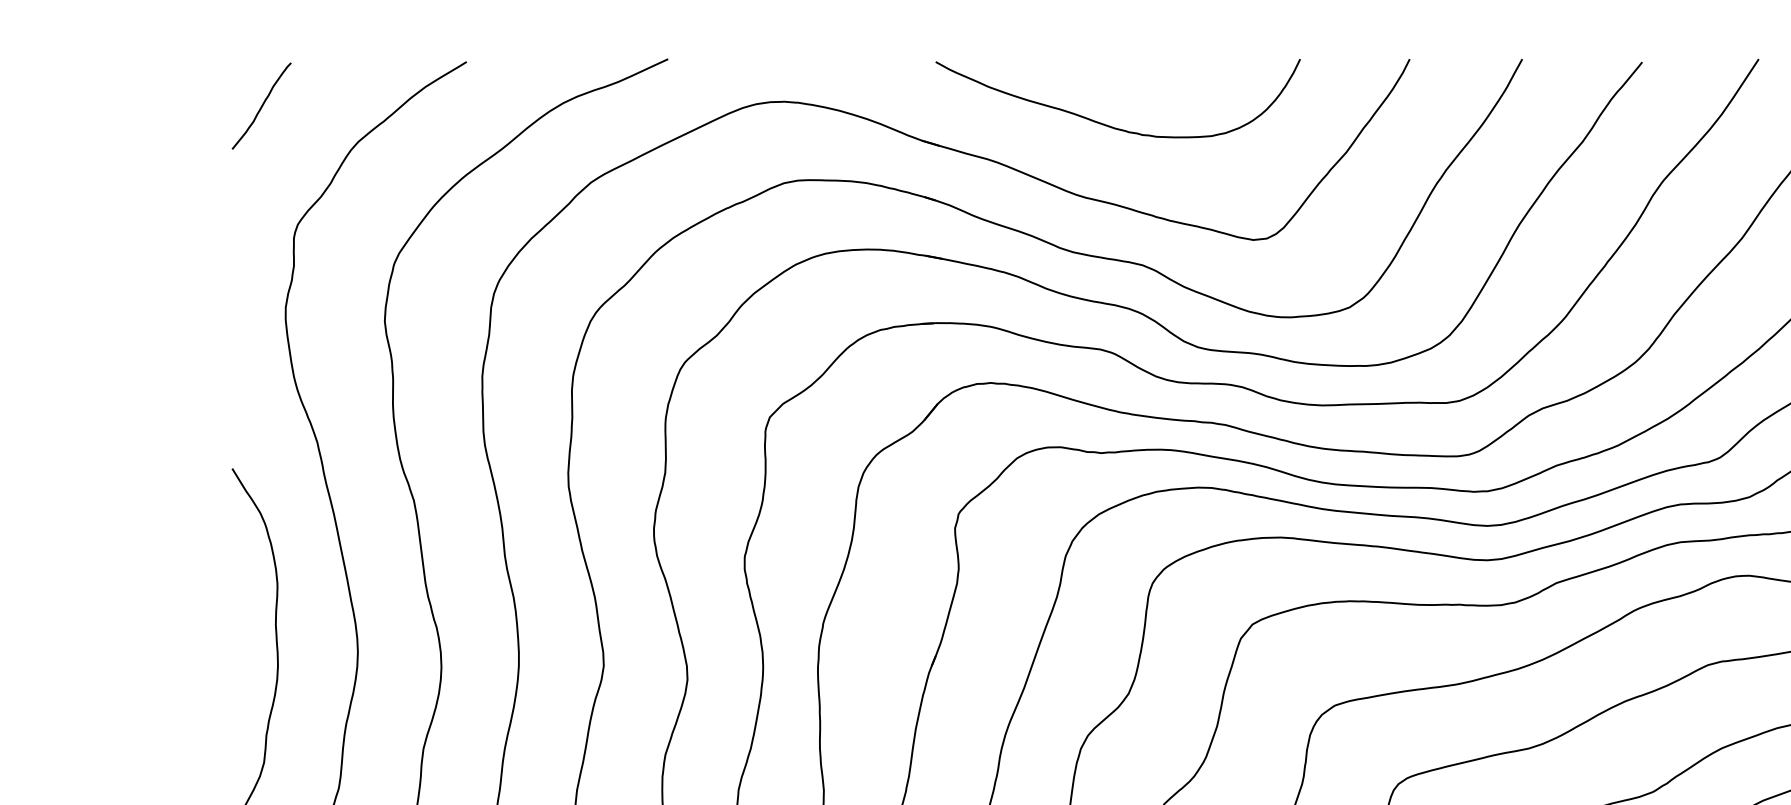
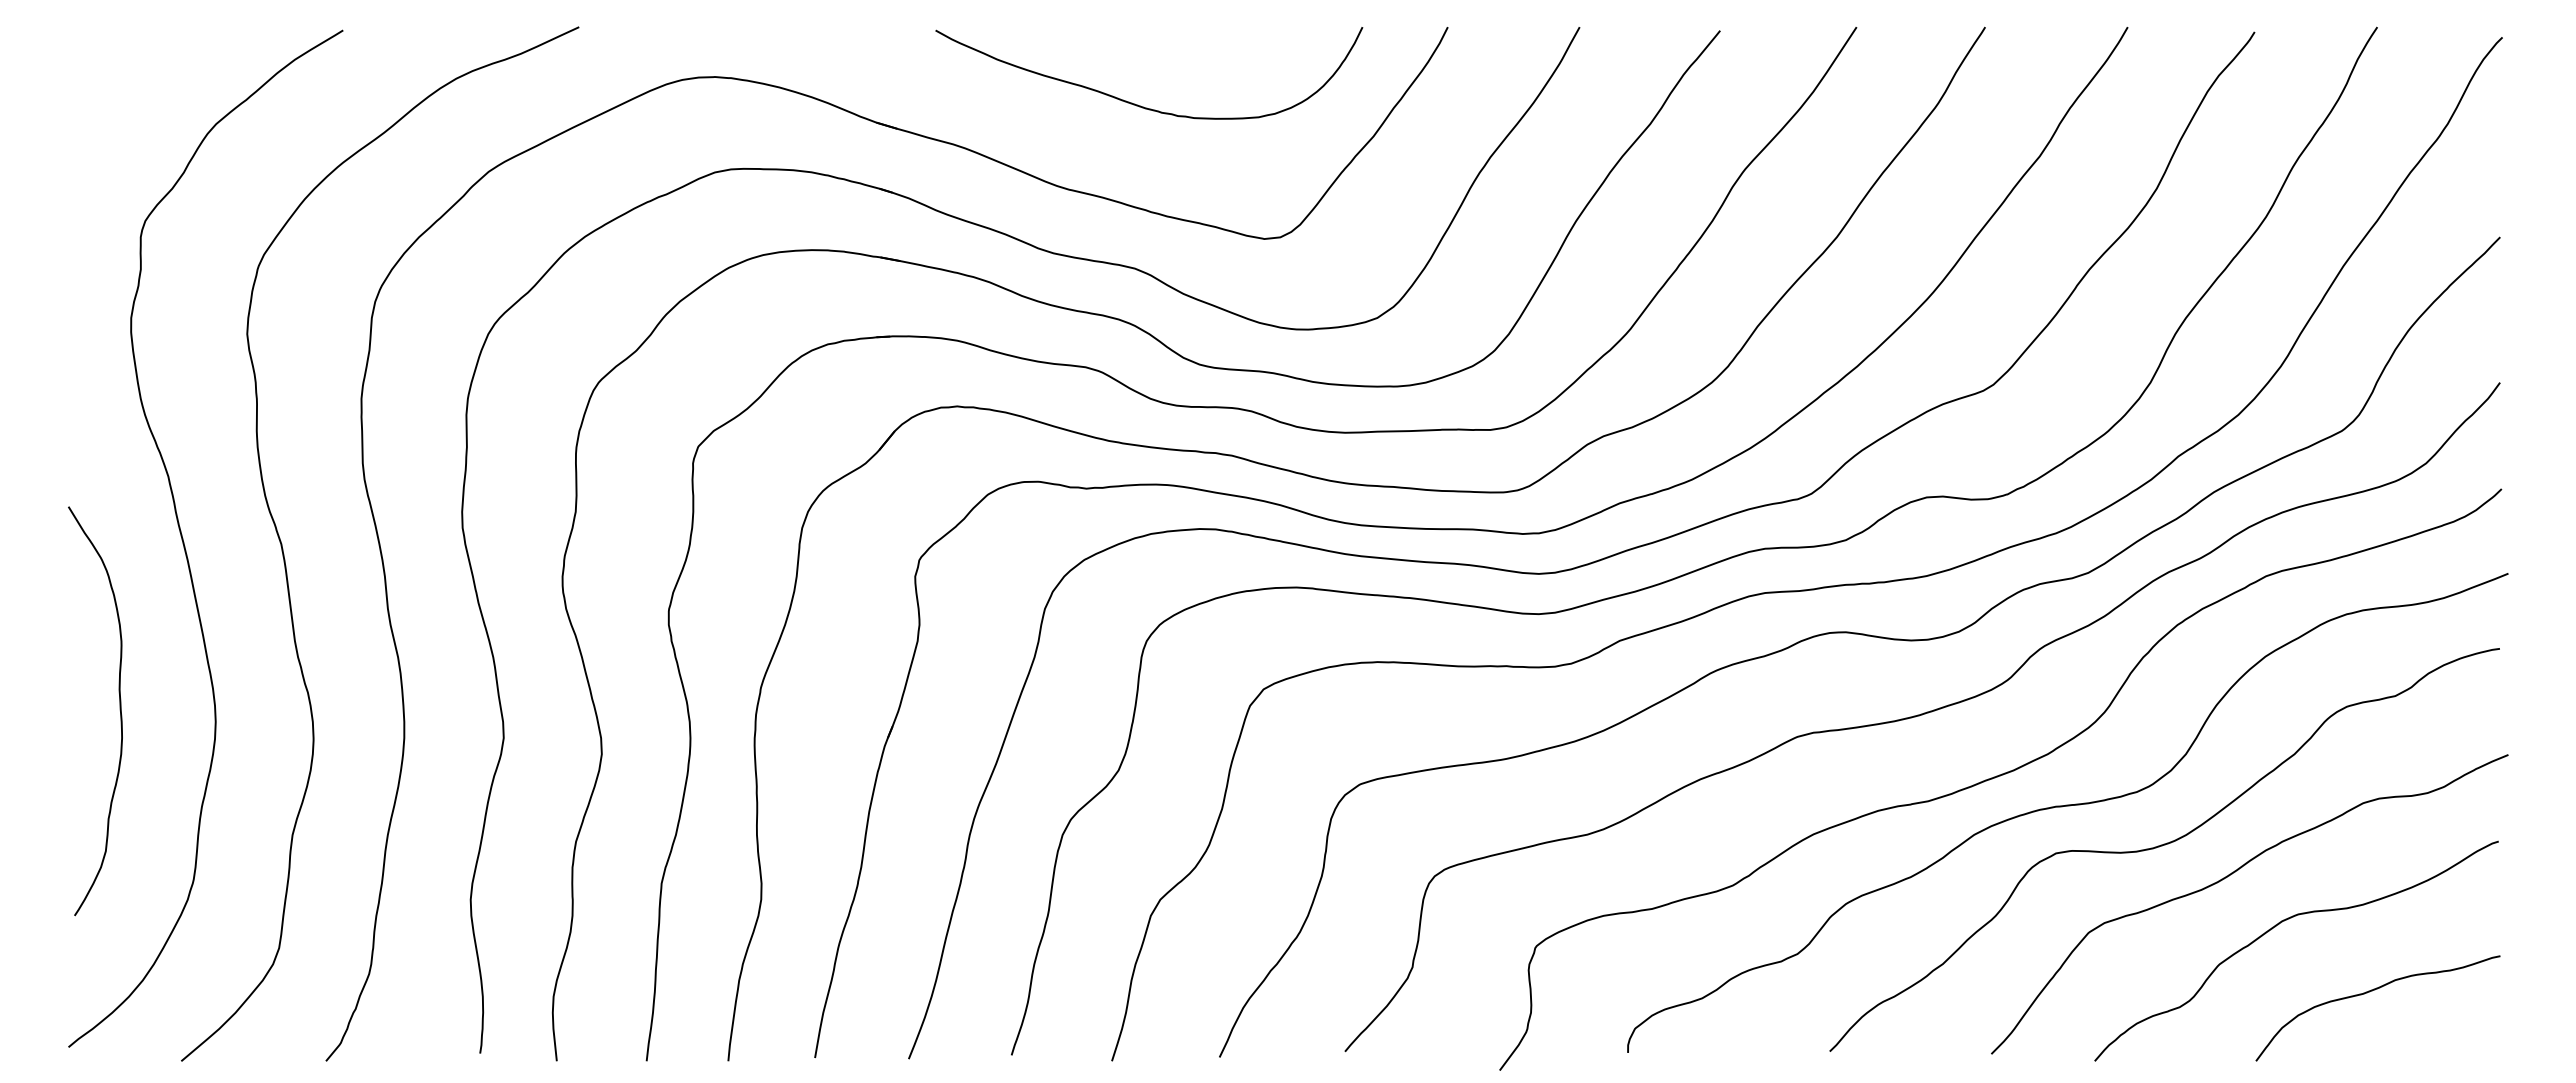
curve: (261, 106) -> (102, 82), removed
curve: (1108, 125) -> (1137, 104), moved

